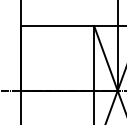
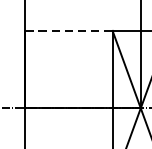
line: (57, 26) -> (68, 31), solid -> dashed

